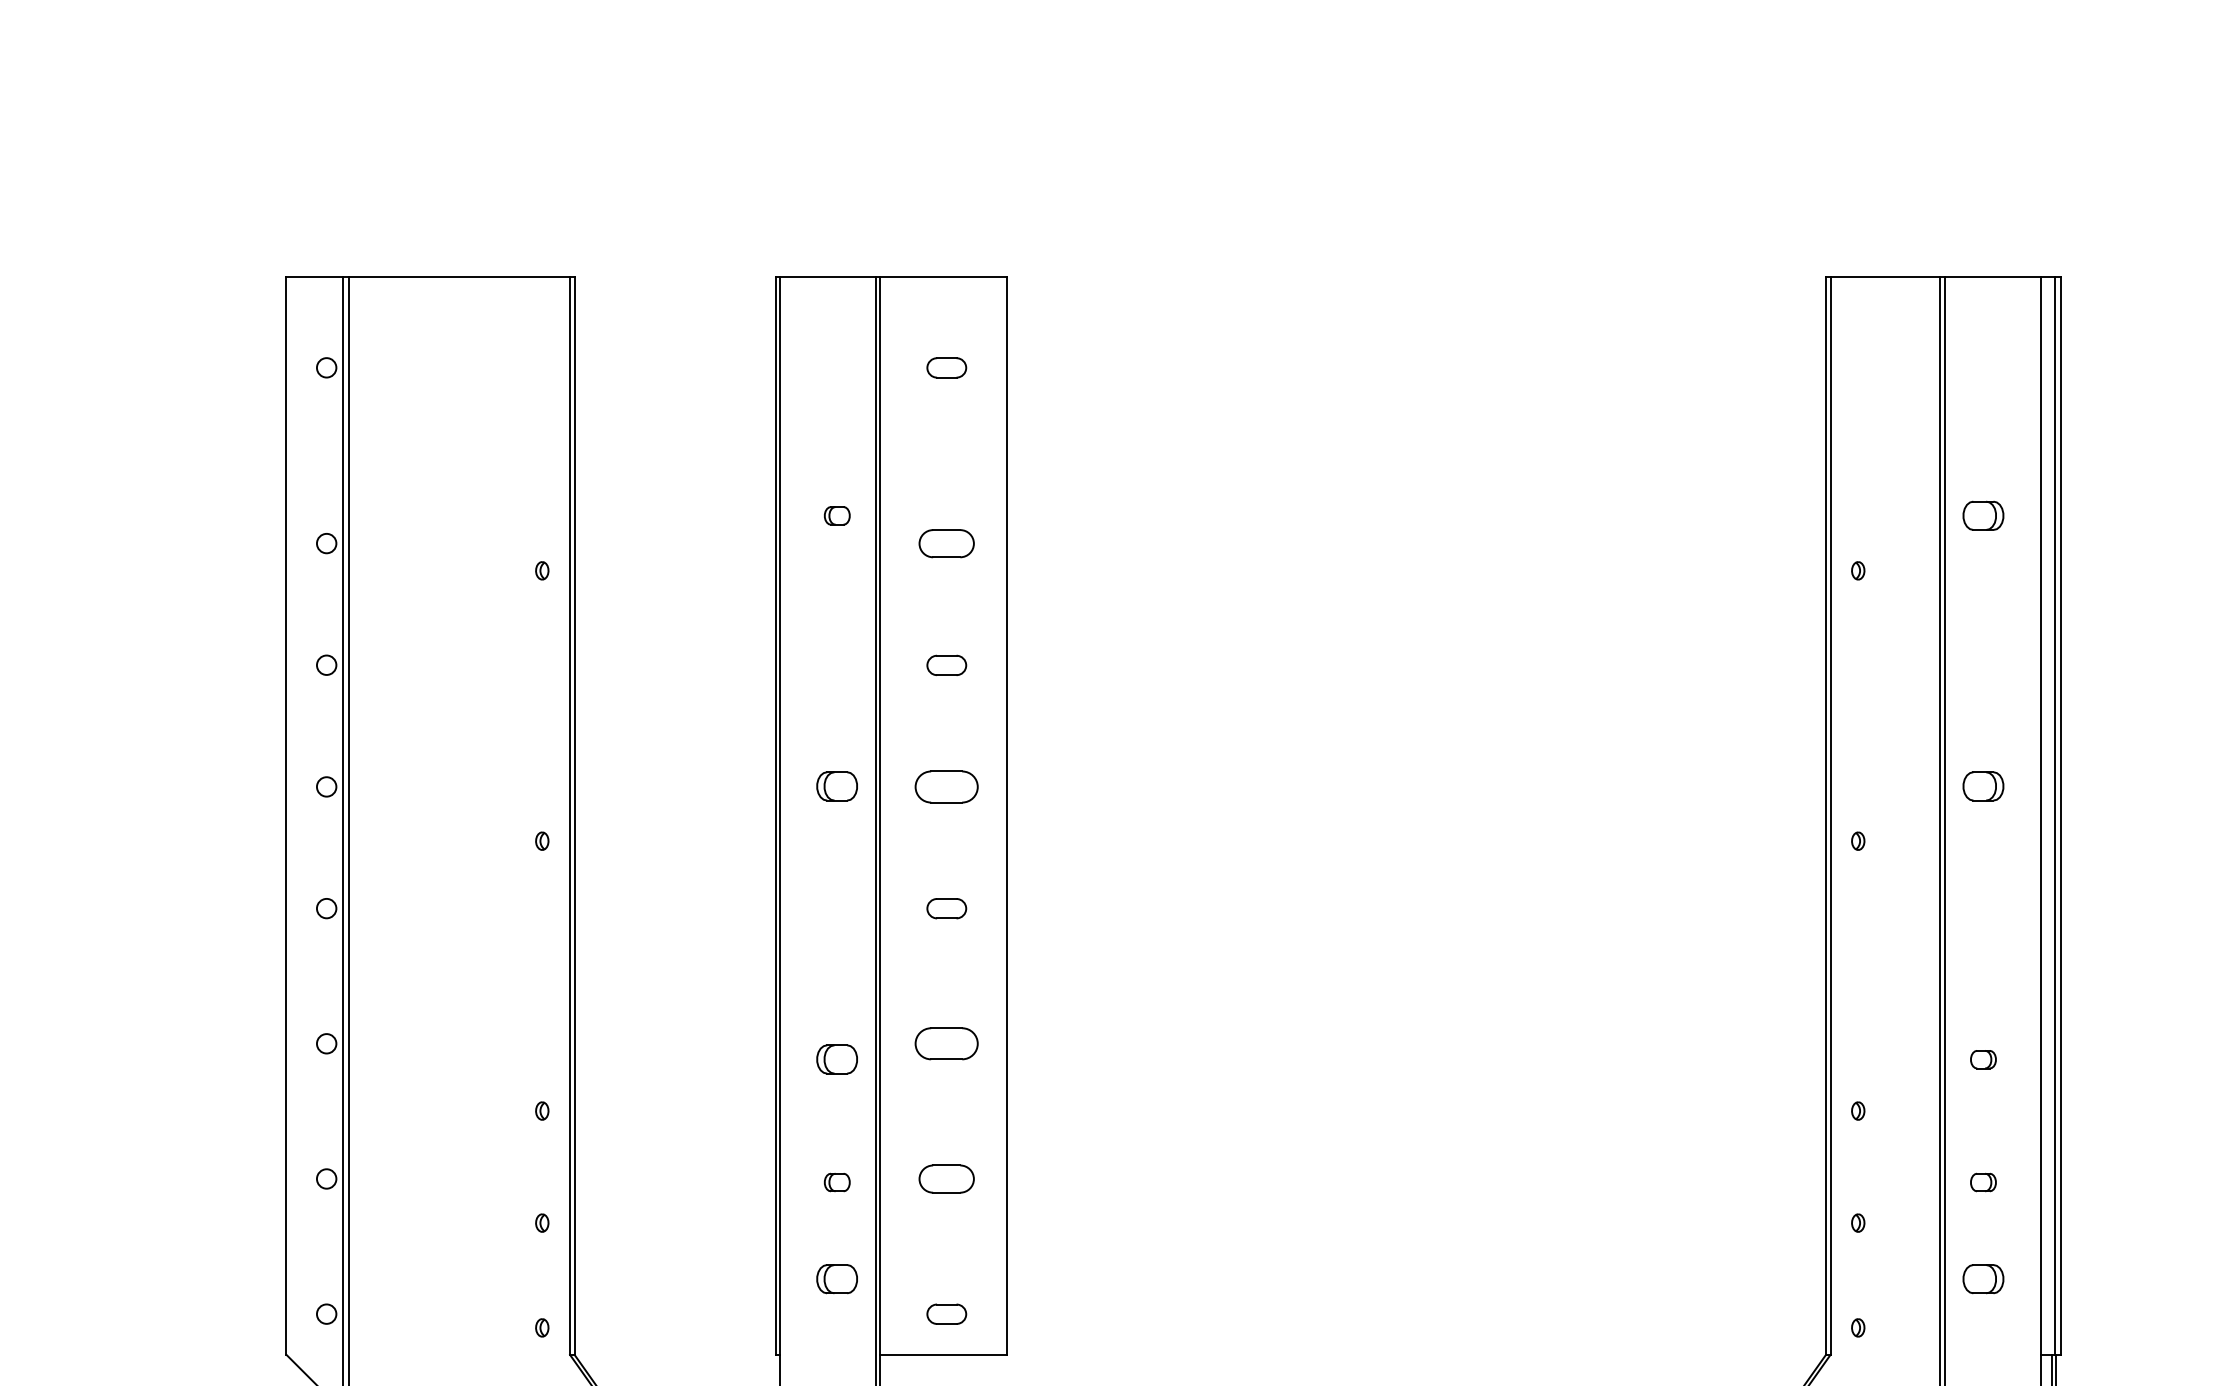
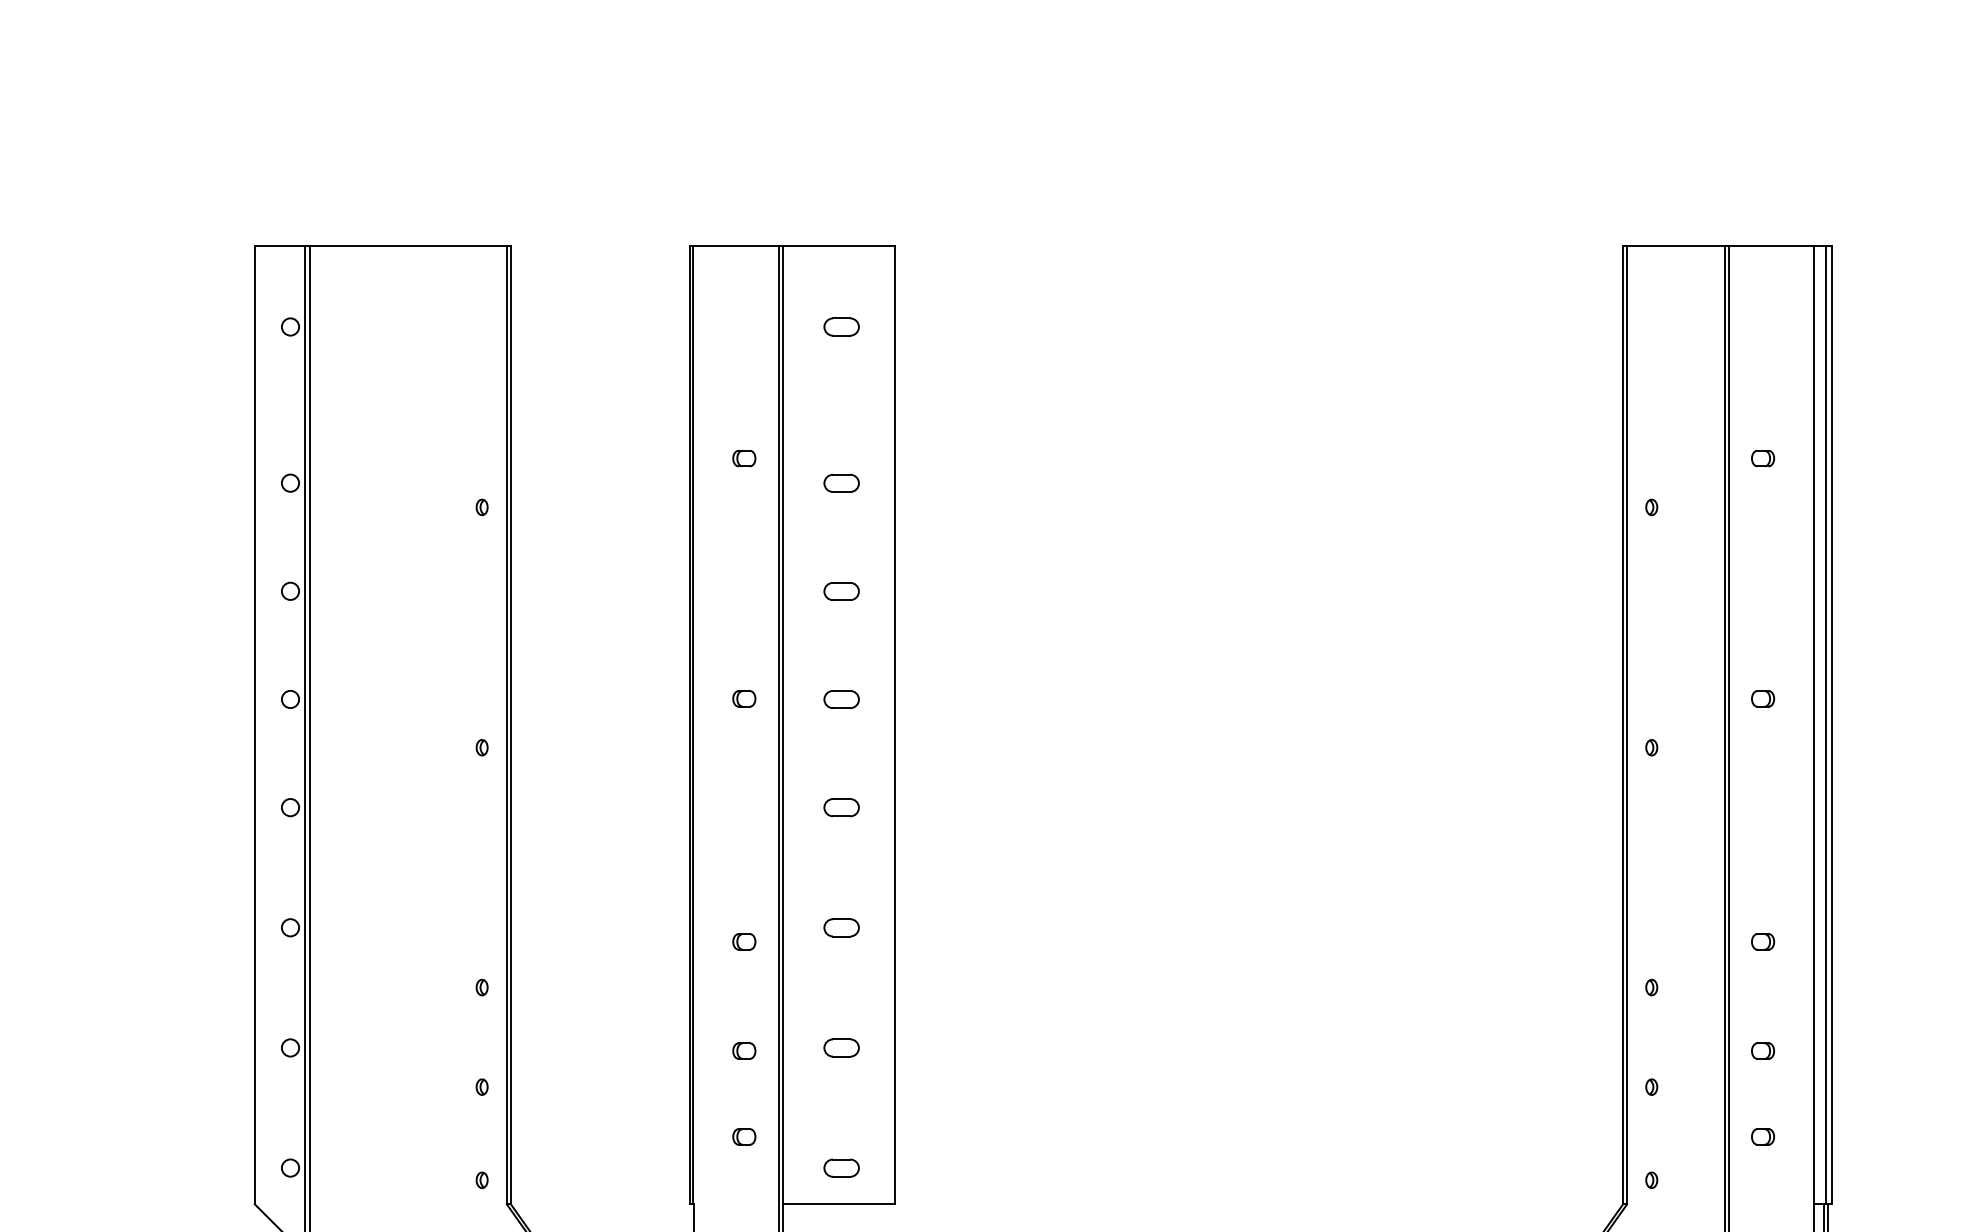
part: (1983, 515) -> (1763, 458), size x0.62
part: (946, 543) -> (841, 483), size x0.71
part: (837, 785) -> (744, 698), size x0.62
part: (1983, 785) -> (1763, 698), size x0.62
part: (946, 786) -> (841, 699), size x0.62
part: (946, 1043) -> (841, 927), size x0.62
part: (837, 1059) -> (744, 941), size x0.62
part: (946, 1178) -> (841, 1047), size x0.71
part: (837, 1278) -> (744, 1136), size x0.62
part: (1983, 1278) -> (1763, 1136), size x0.62

